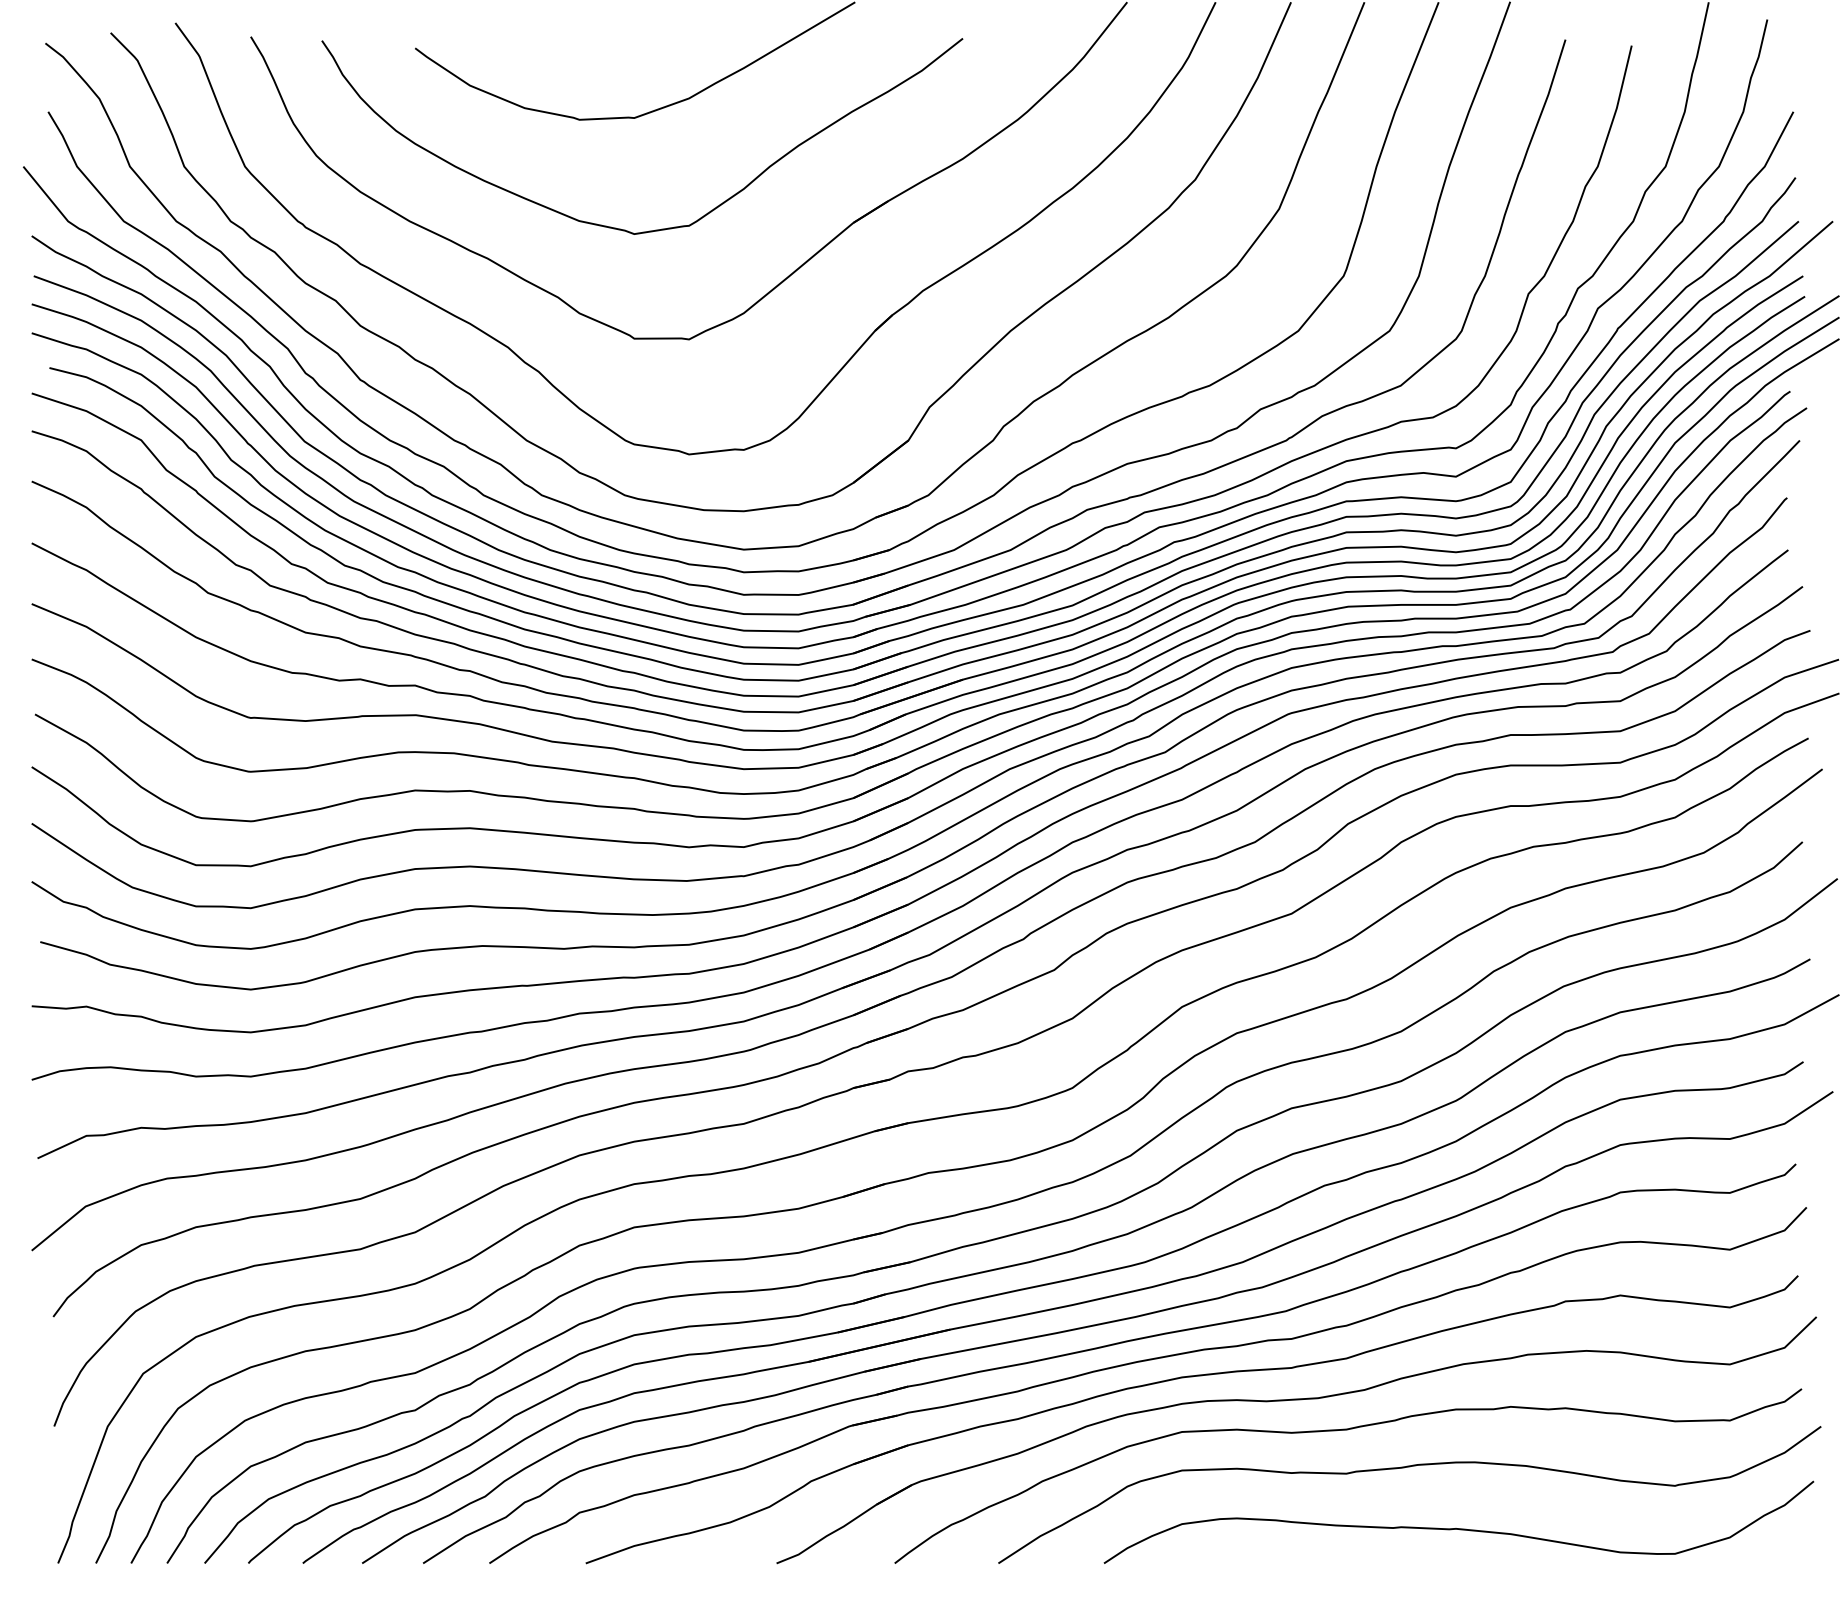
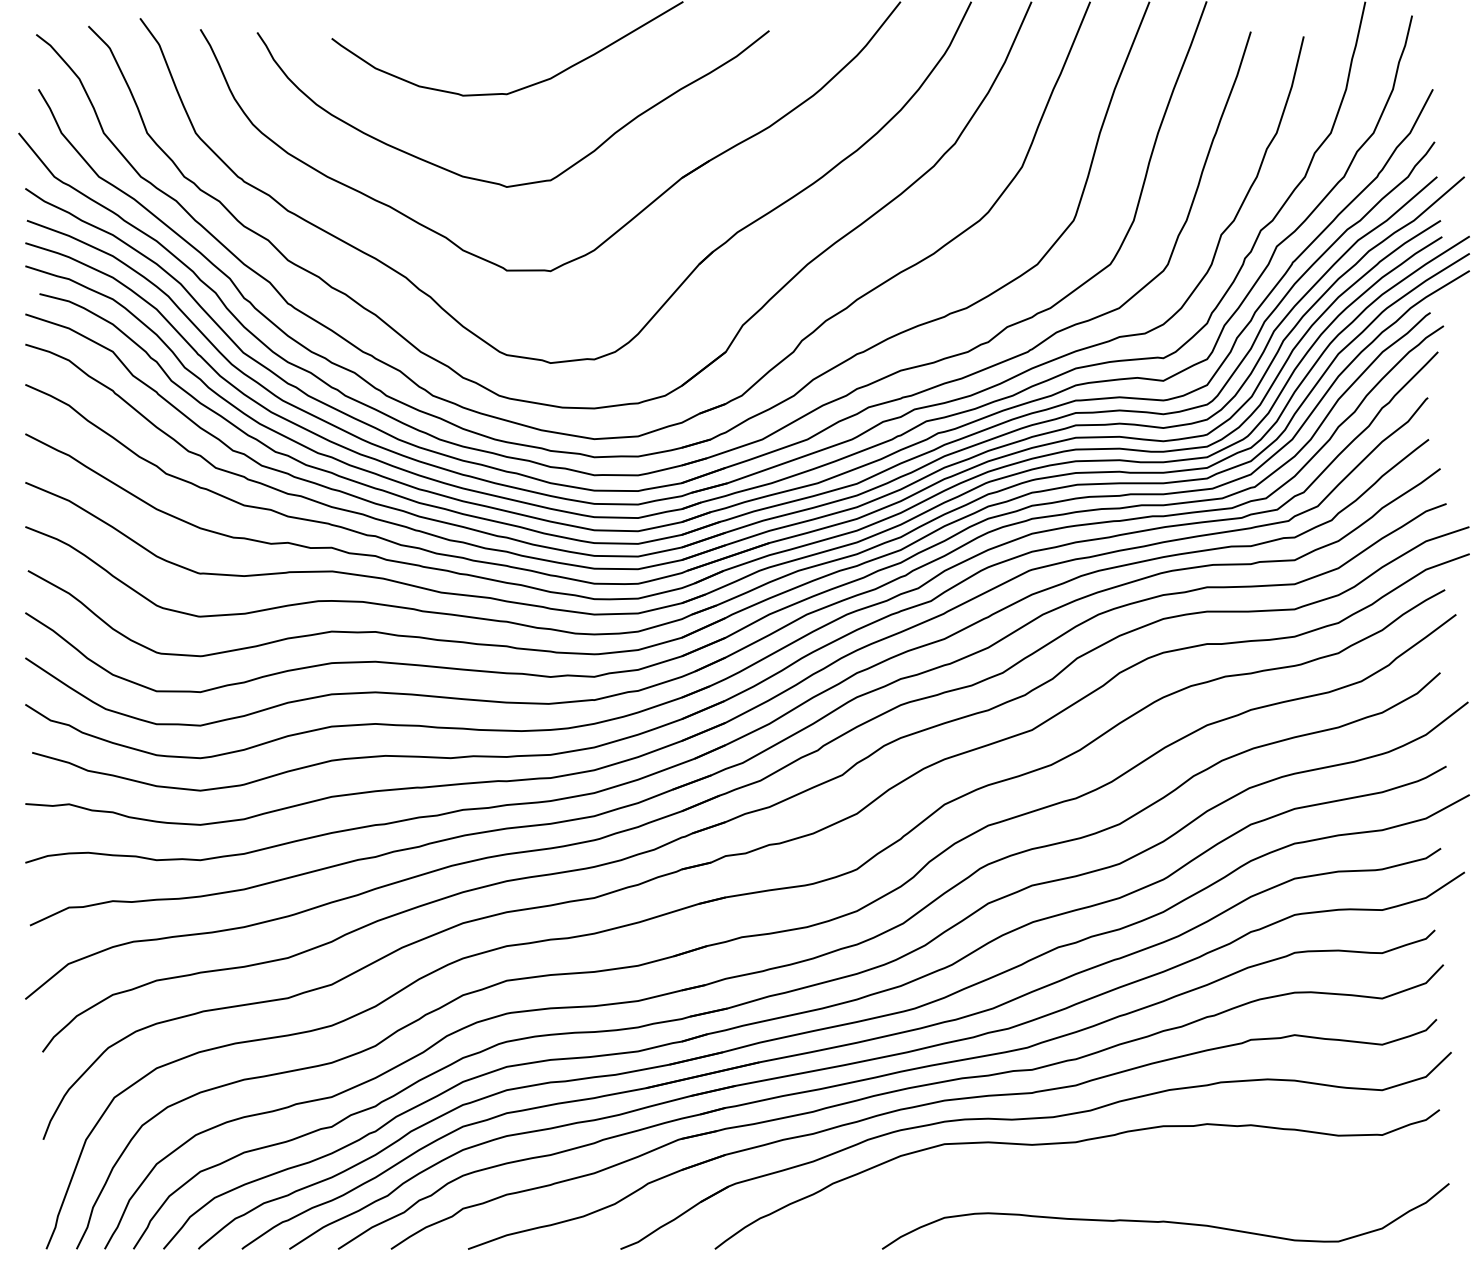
curve: (1404, 1468) -> (1122, 1173), removed

